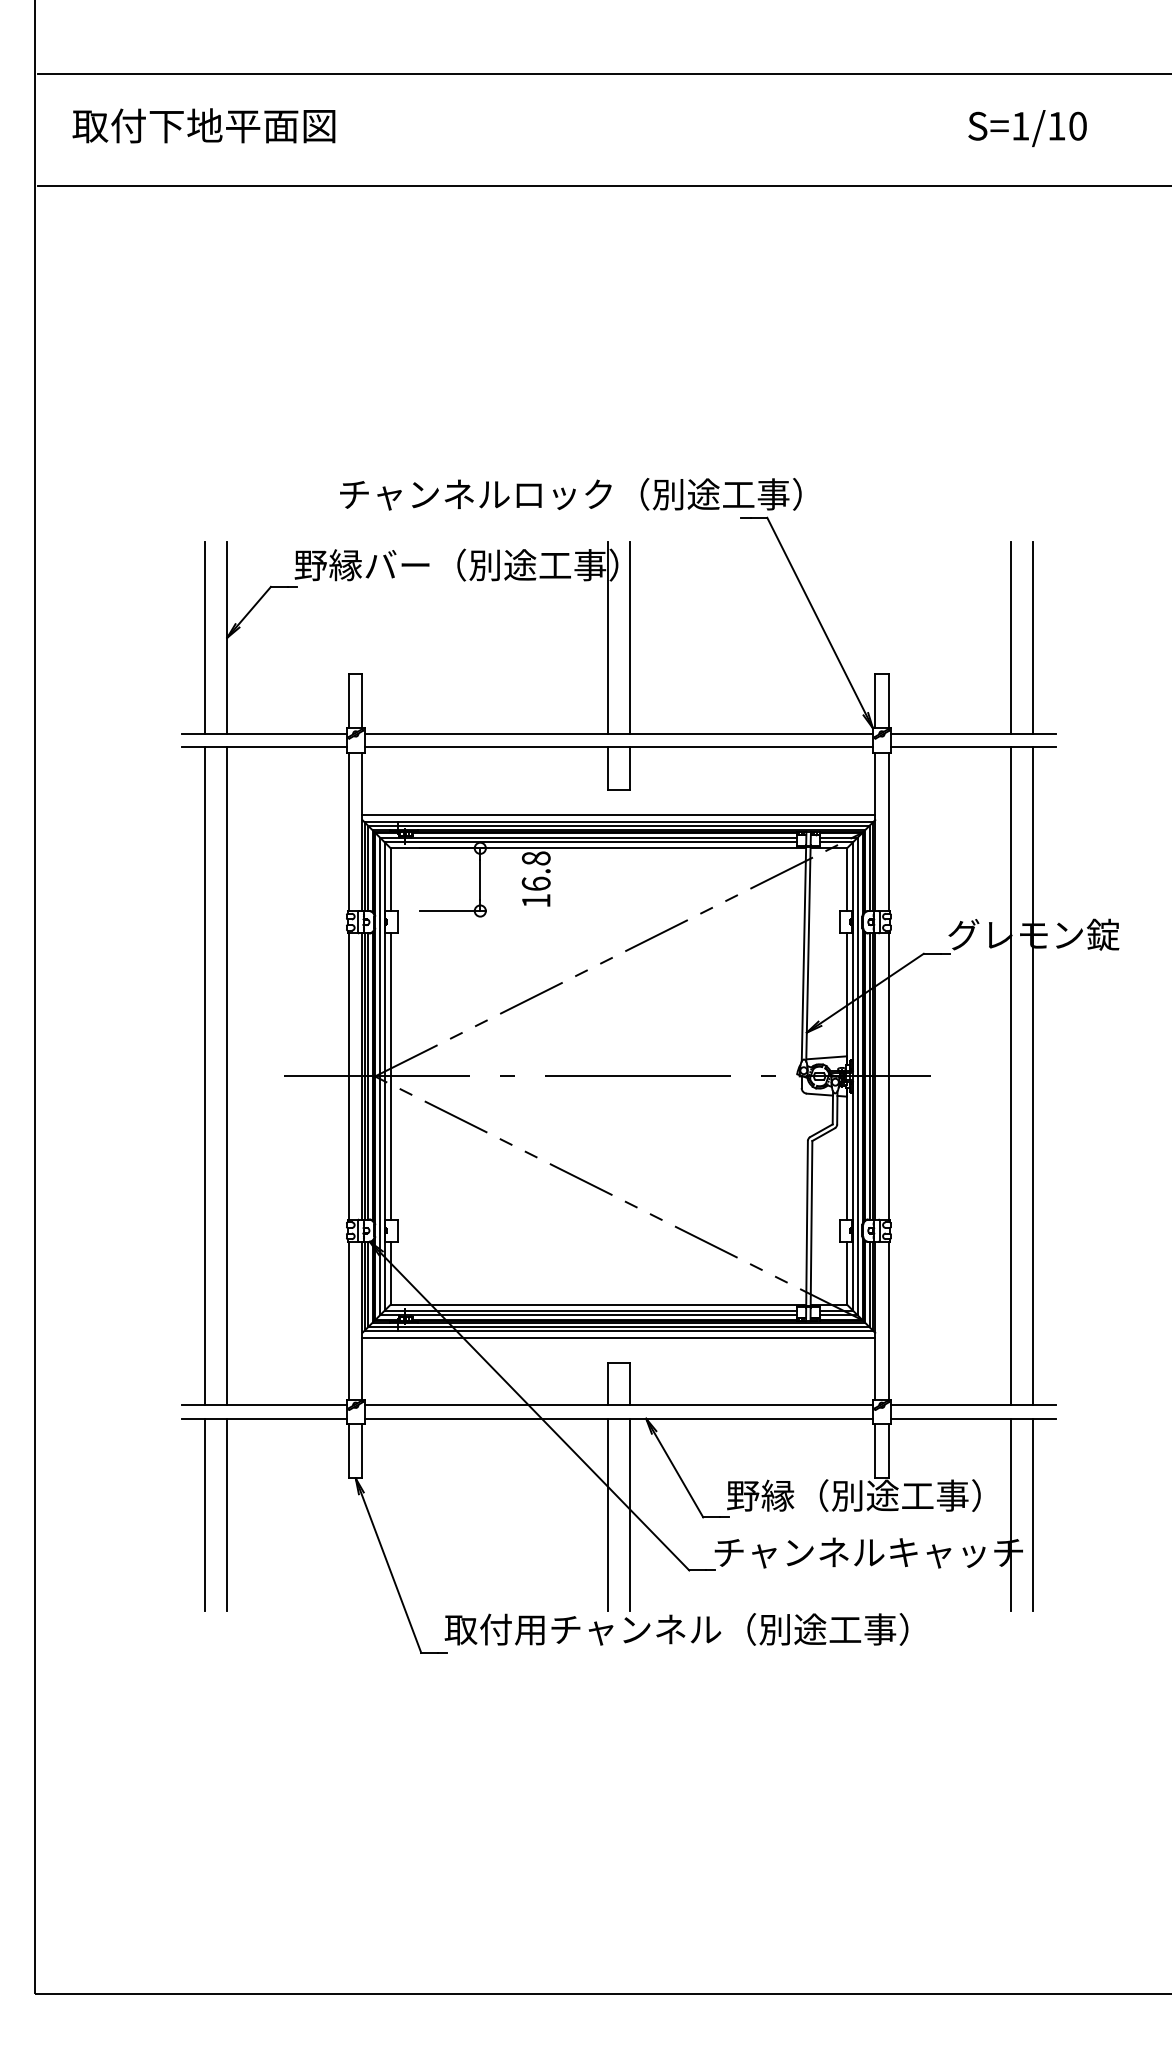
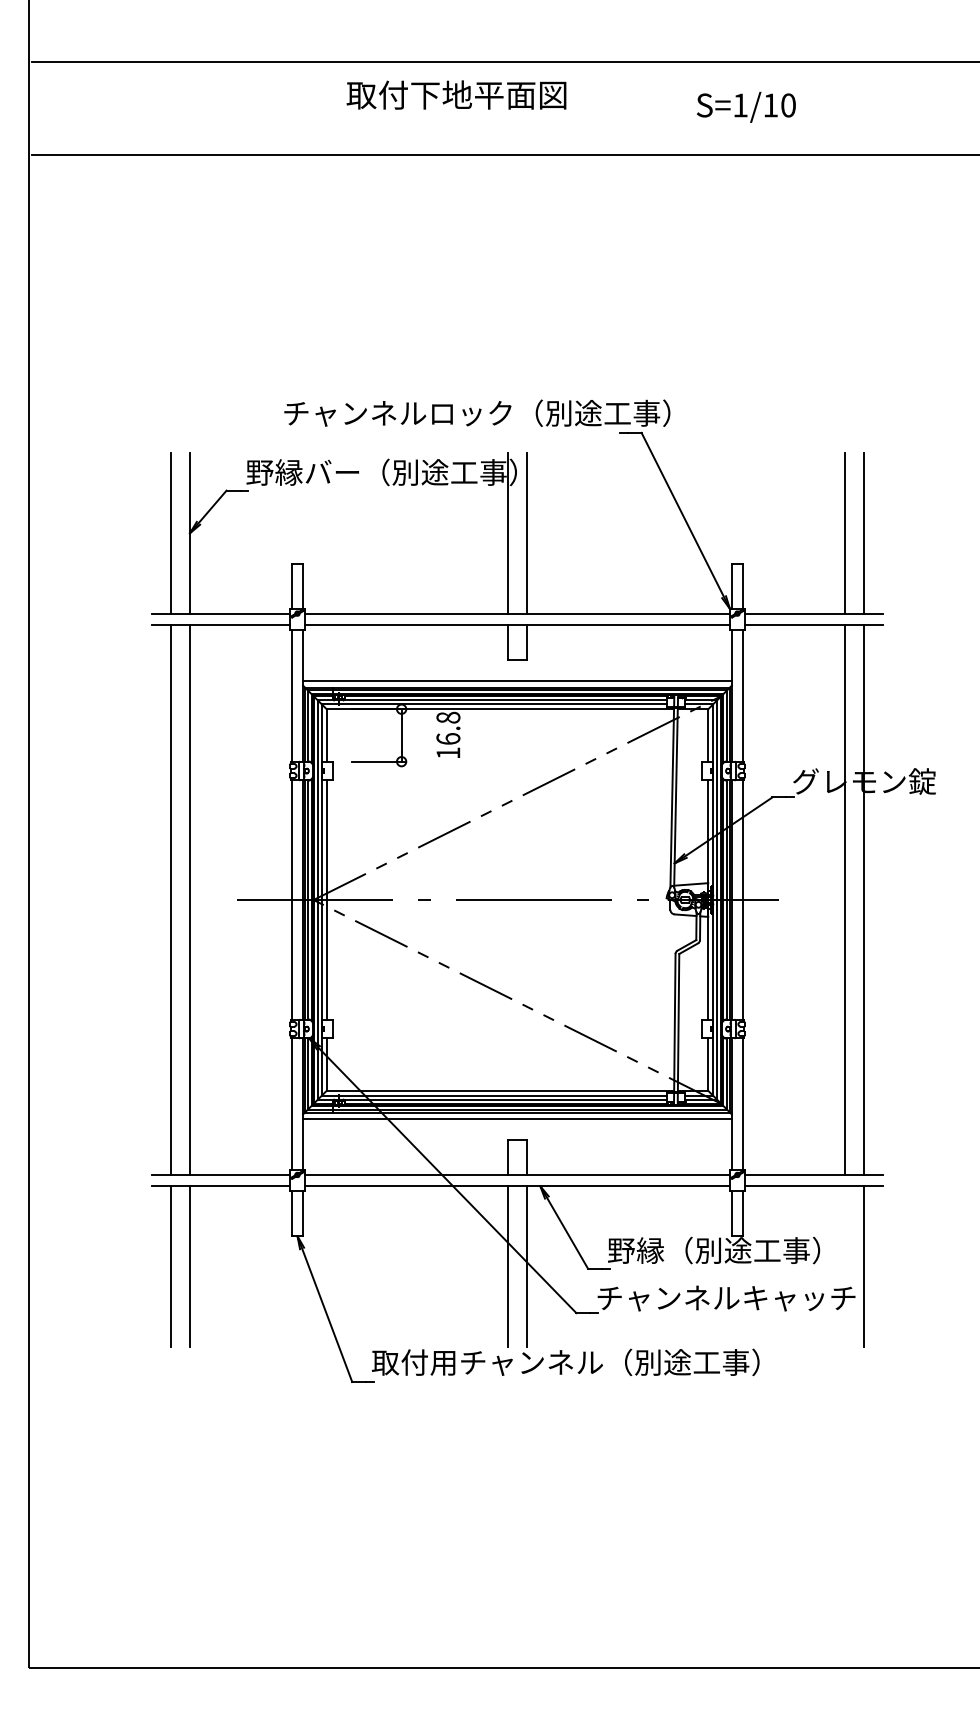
text: (203, 125) -> (456, 94), moved
text: (1027, 128) -> (746, 107), moved
line: (1010, 1514) -> (844, 1266), removed

